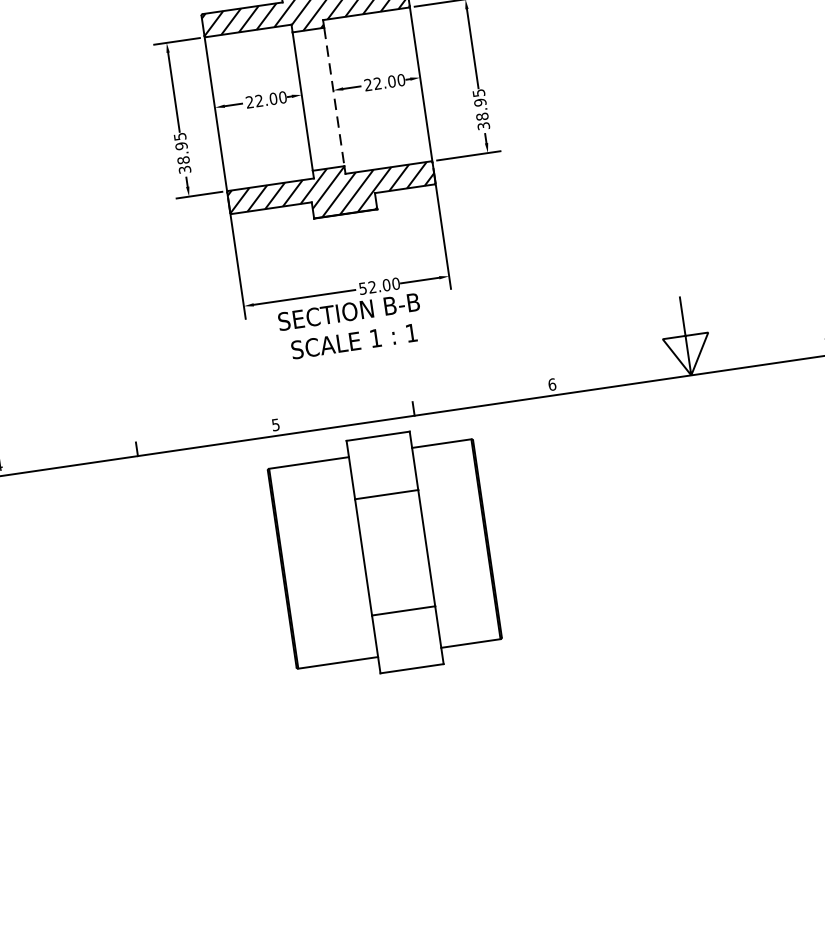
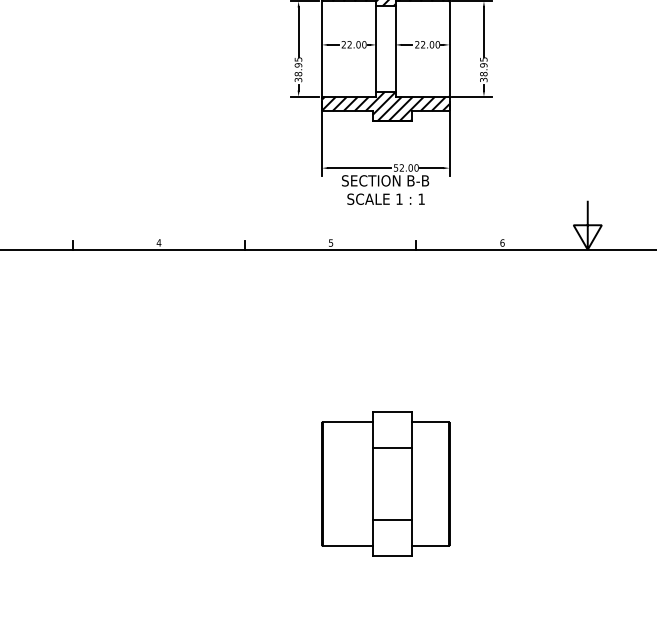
line: (334, 97) -> (395, 49), dashed -> solid
part: (384, 553) -> (385, 483), moved

